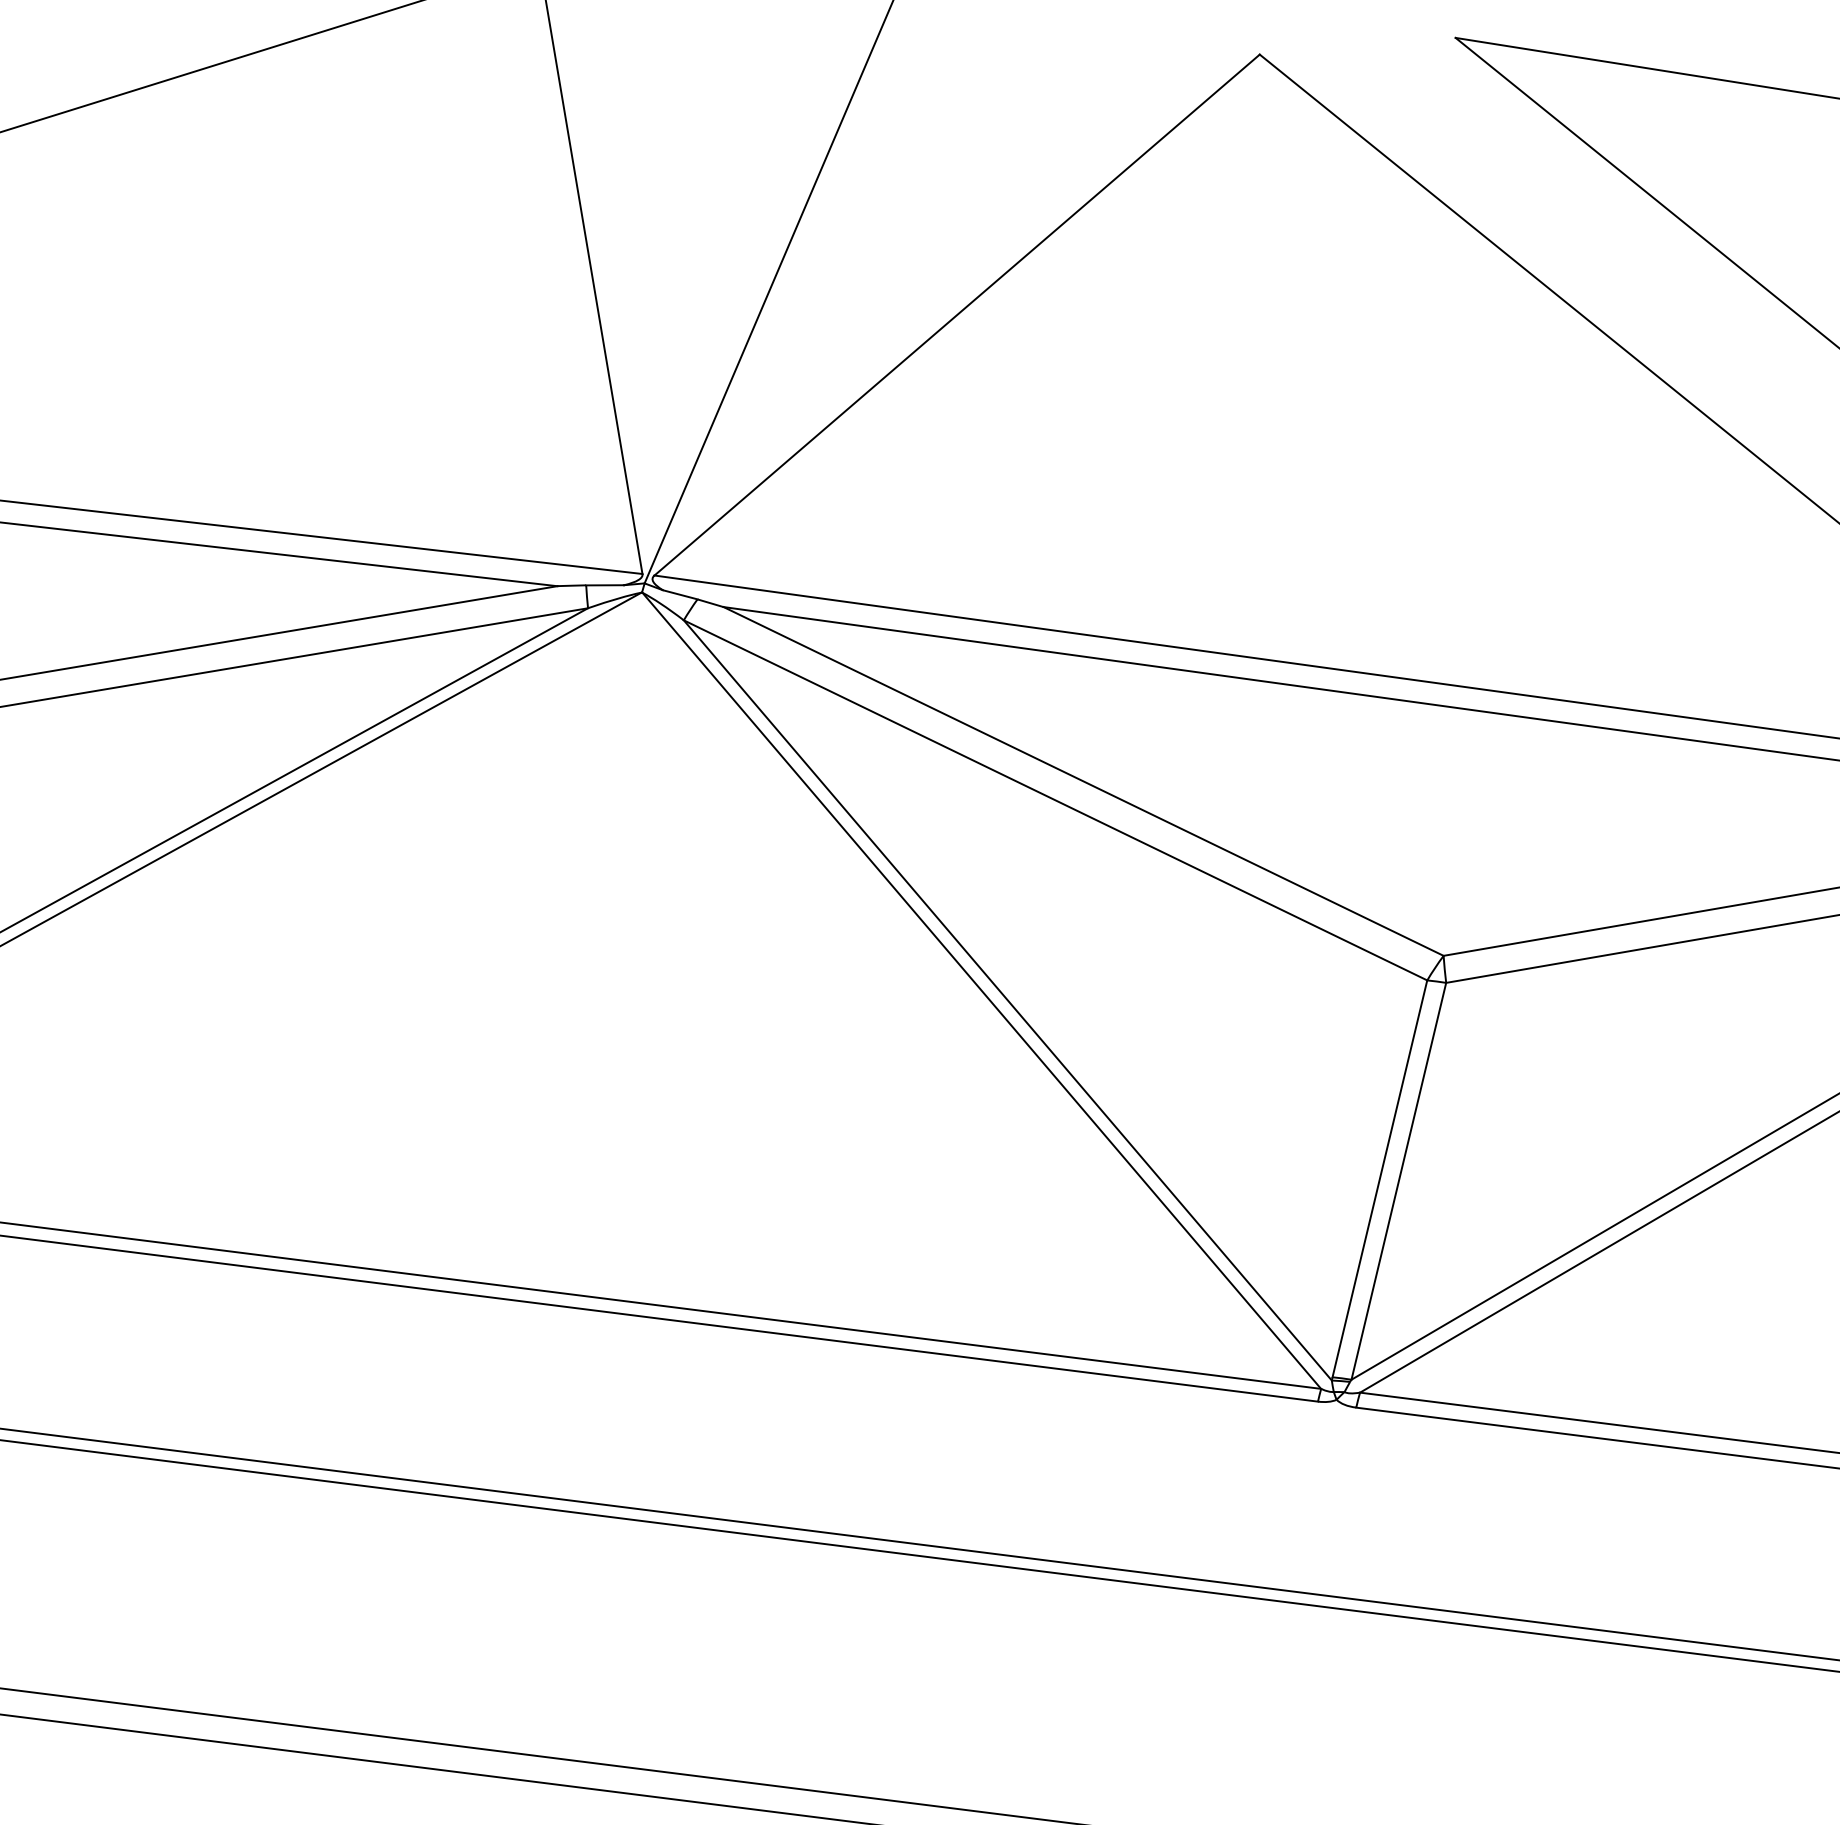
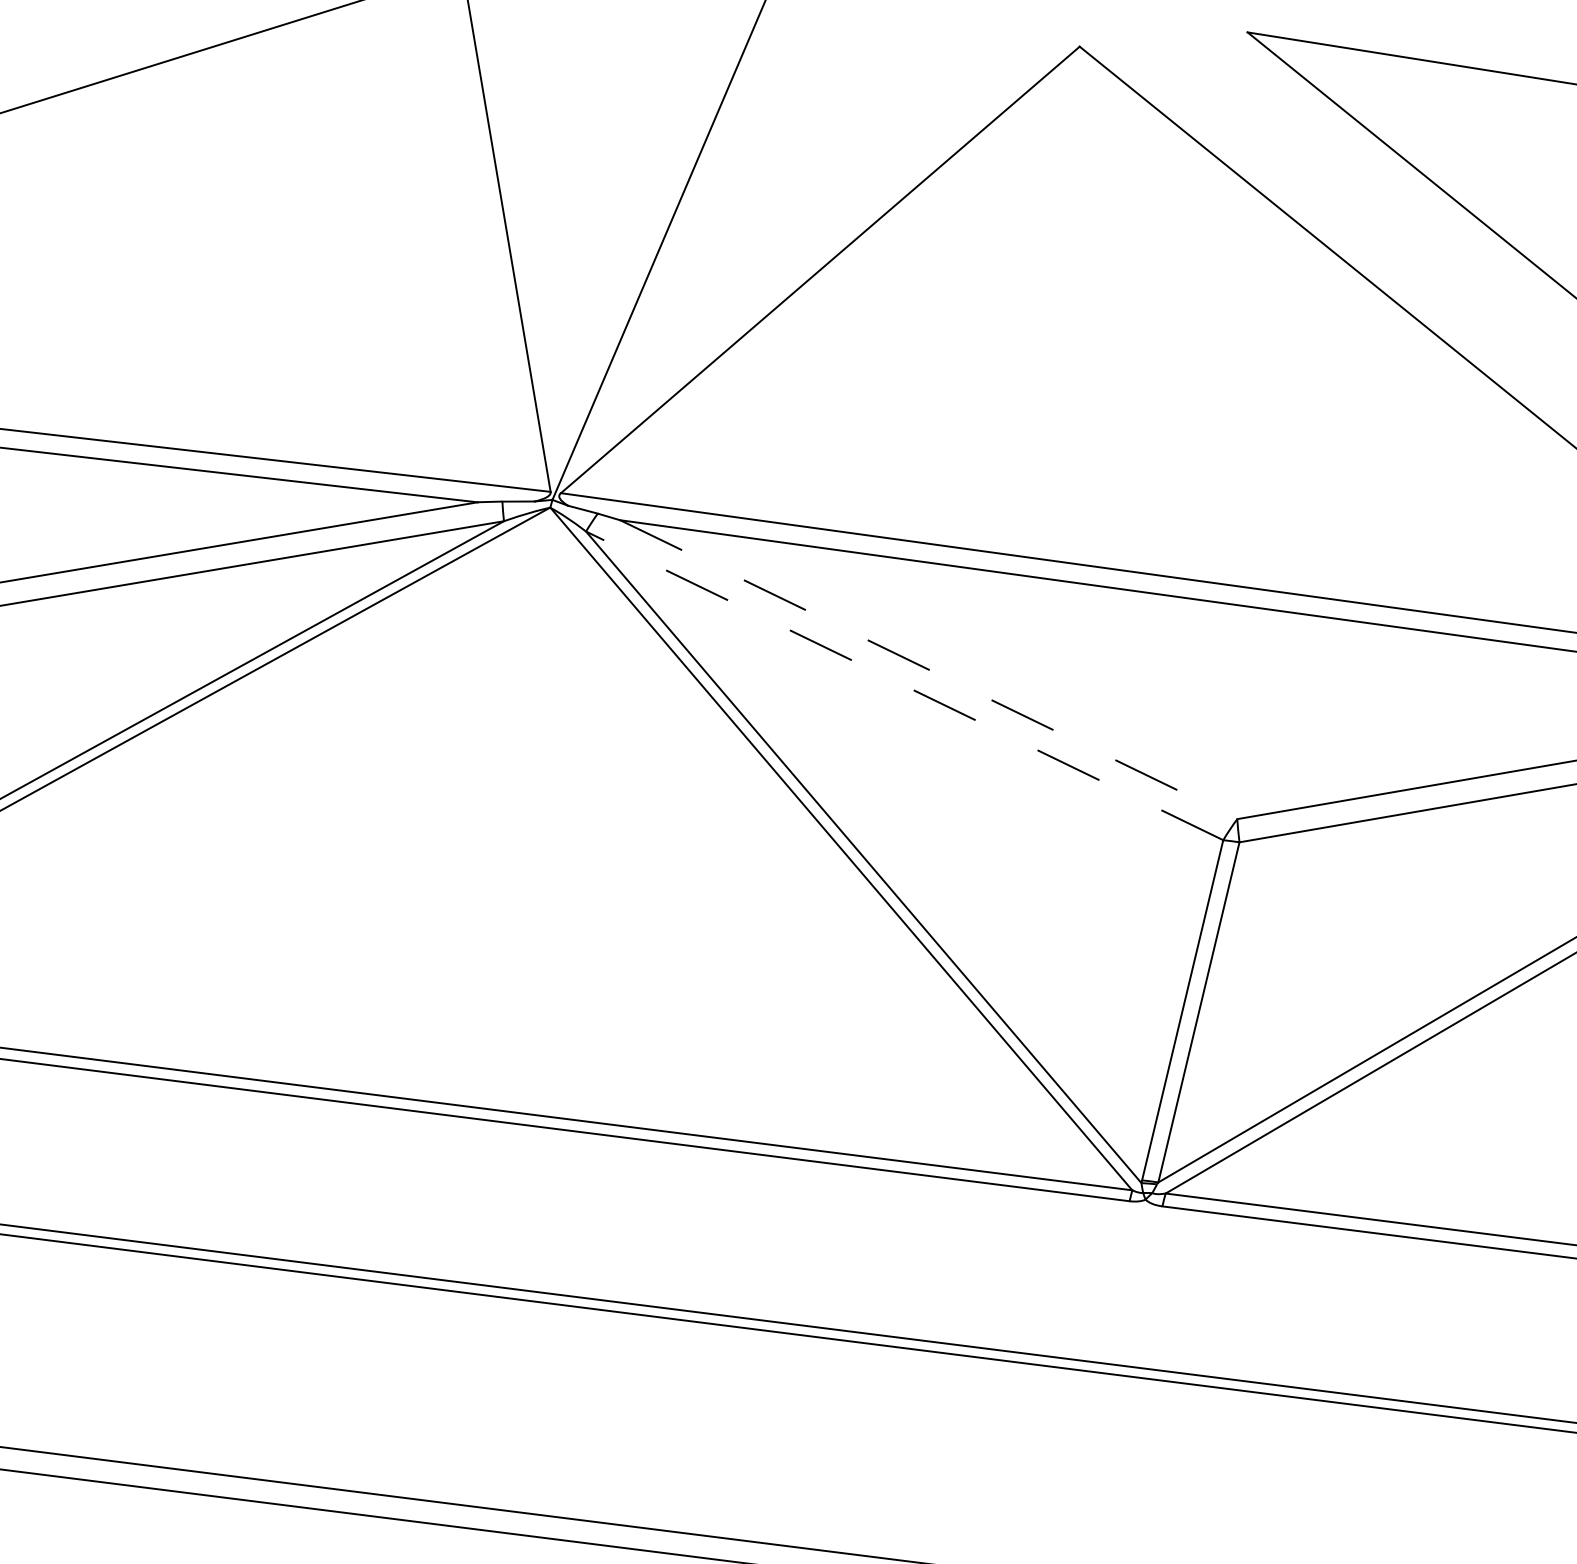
line: (1084, 781) -> (929, 669), solid -> dashed
line: (1055, 800) -> (904, 686), solid -> dashed

